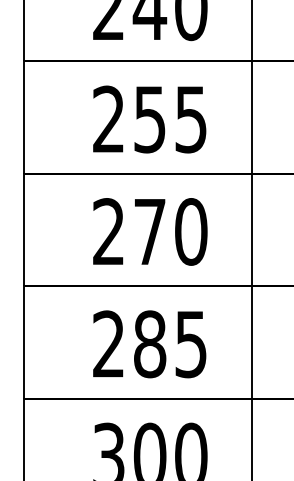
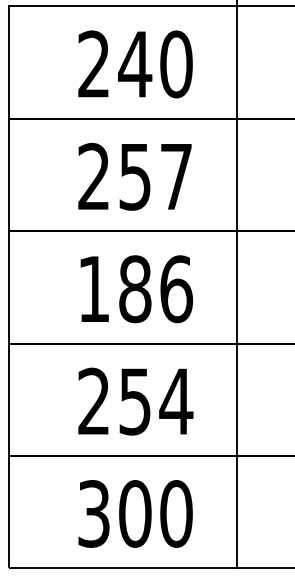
text: (191, 120) -> (176, 177), 255 -> 257
text: (150, 232) -> (135, 289), 270 -> 186
text: (171, 344) -> (156, 401), 285 -> 254

